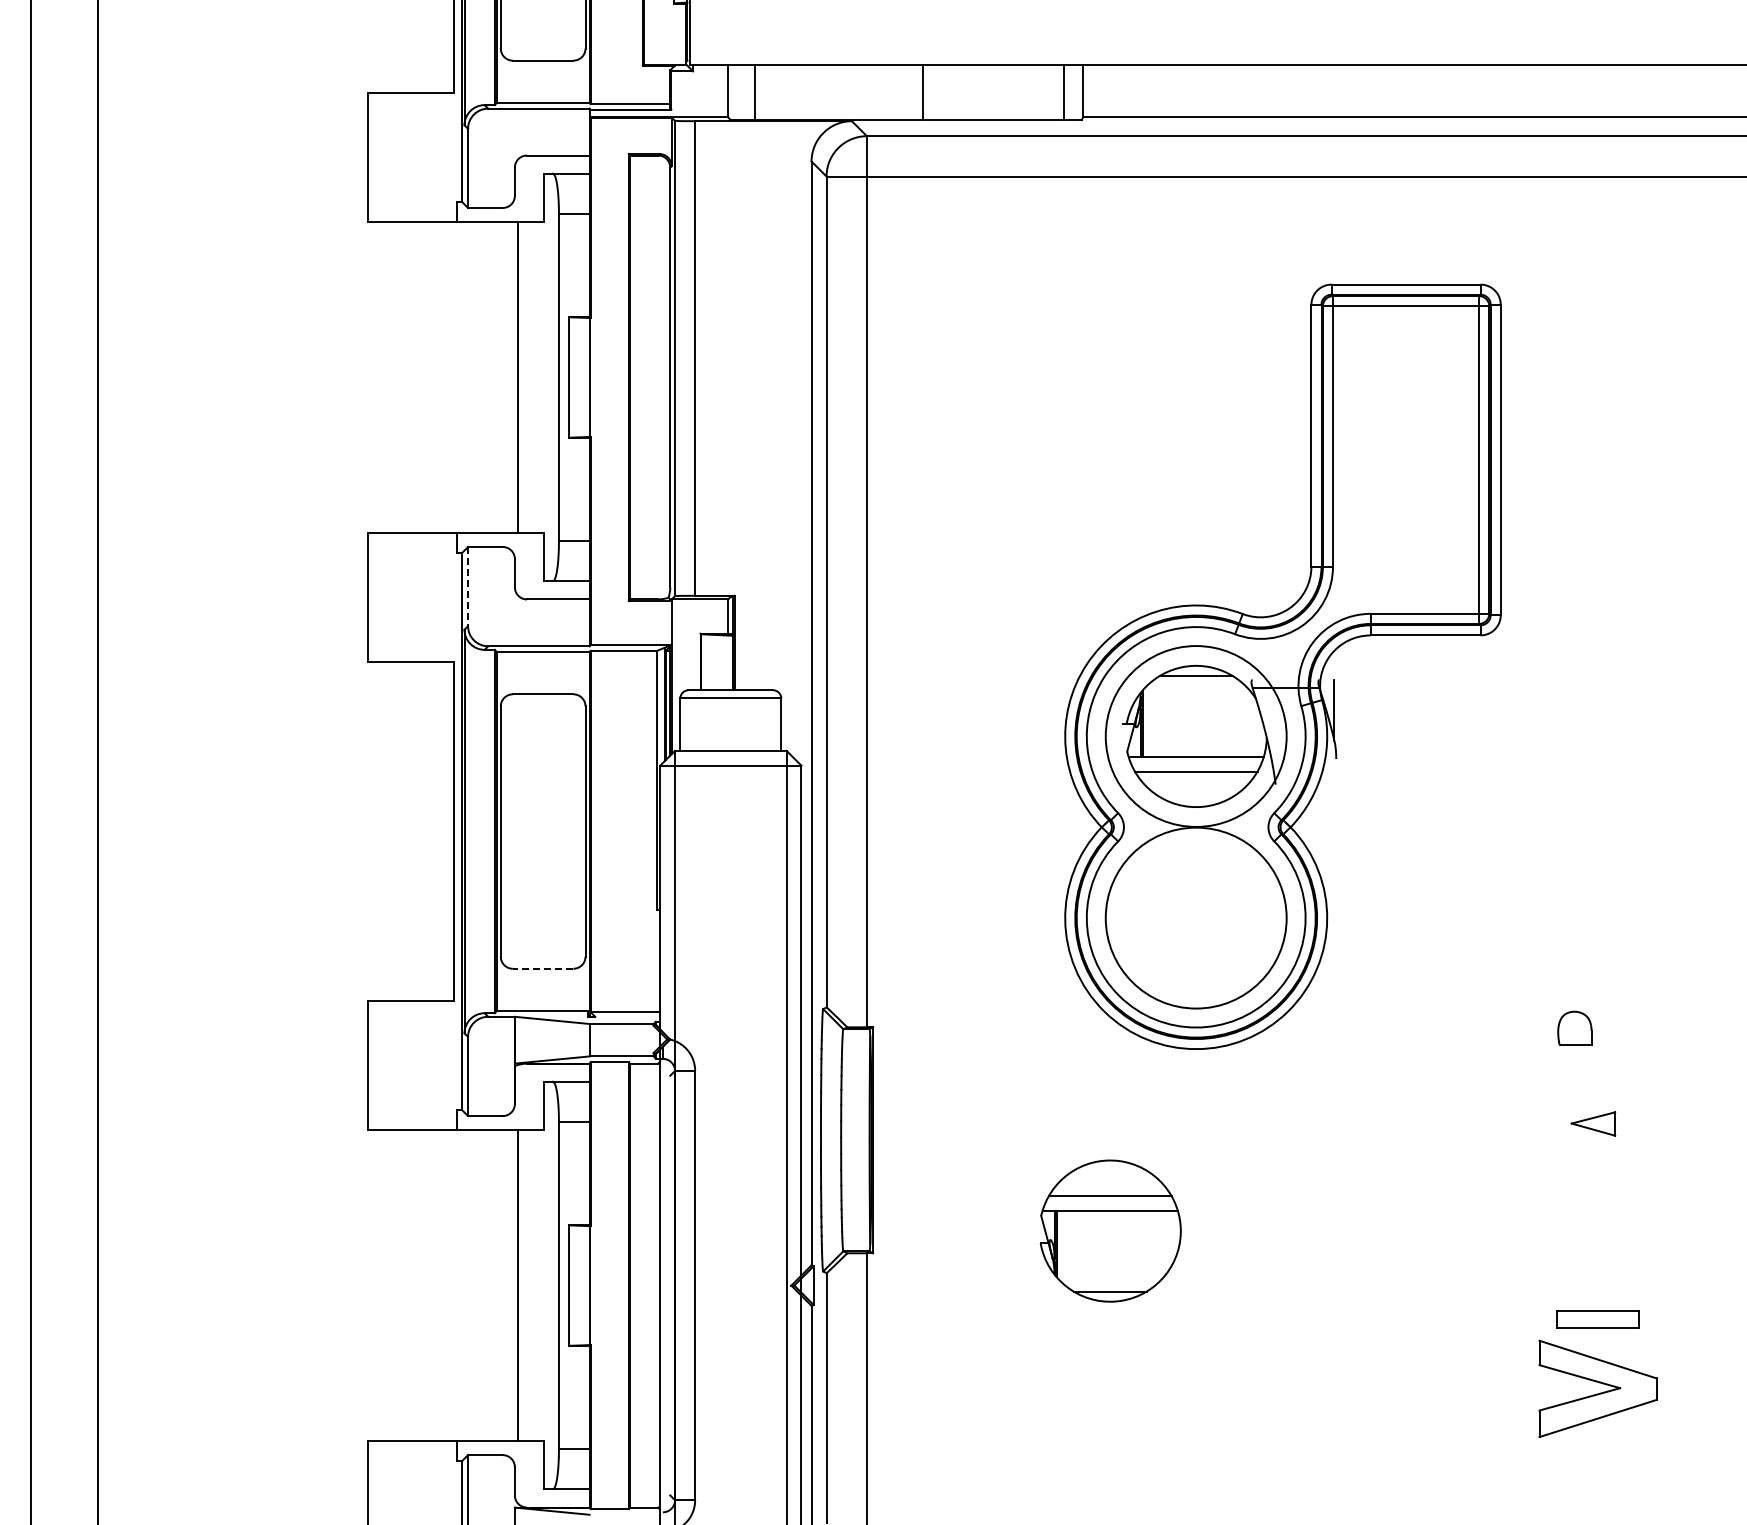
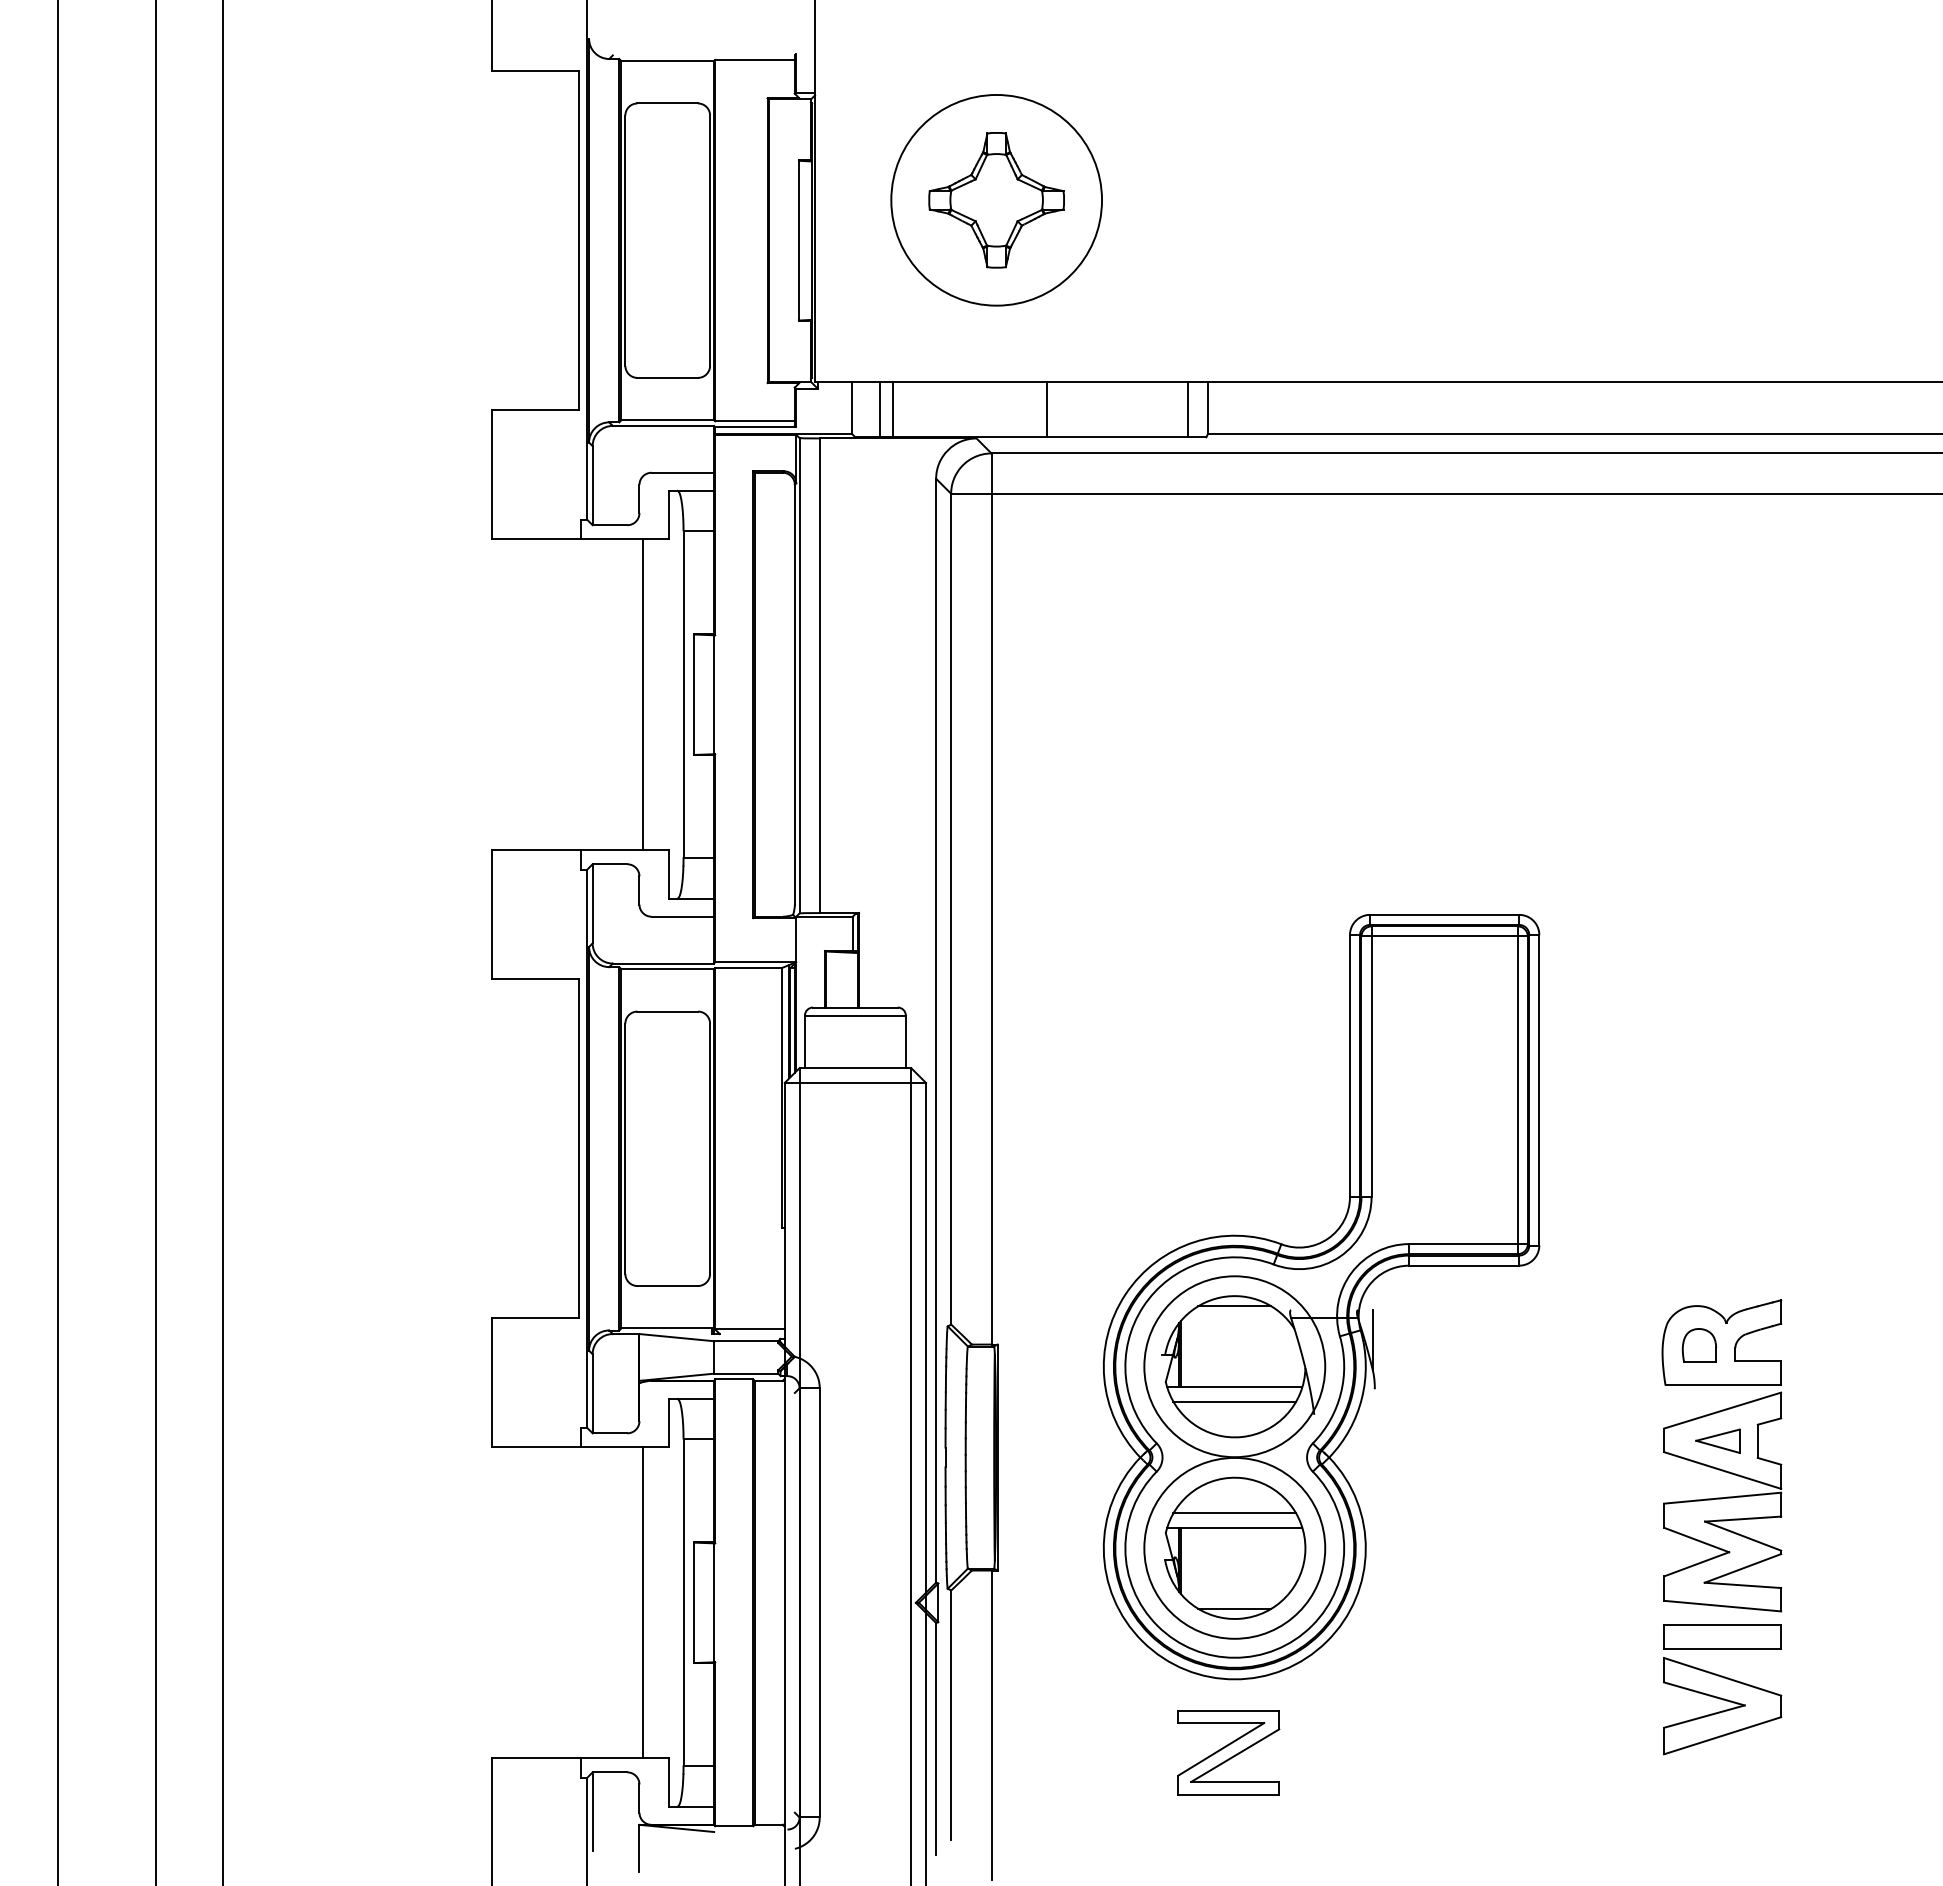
line: (767, 92) -> (892, 409), added
line: (467, 586) -> (592, 903), dashed -> solid
part: (1282, 667) -> (1321, 1297), moved
line: (542, 969) -> (667, 1286), dashed -> solid
part: (1596, 1138) -> (1721, 1455), added
part: (1597, 1319) -> (1722, 1636), size x1.43
part: (1103, 1435) -> (1228, 1752), added

